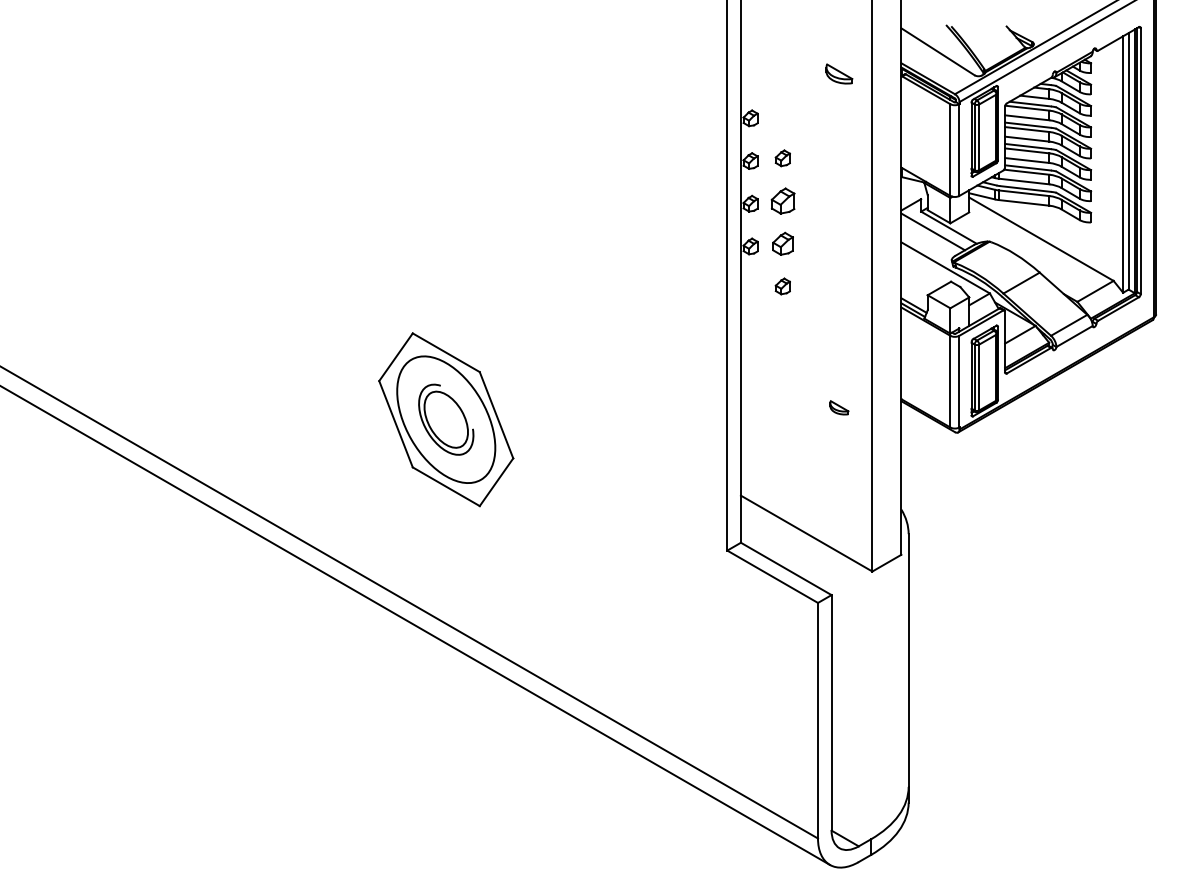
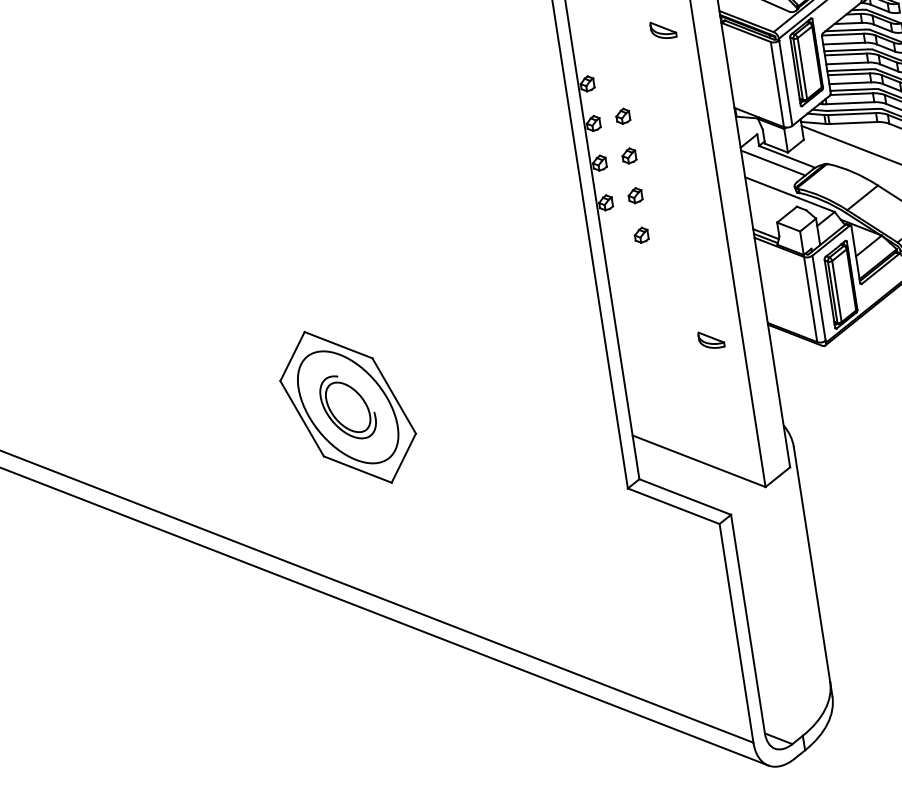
part: (782, 200) -> (628, 155), size x0.62
part: (782, 243) -> (634, 195), size x0.71
part: (839, 407) -> (711, 339), size x1.43

